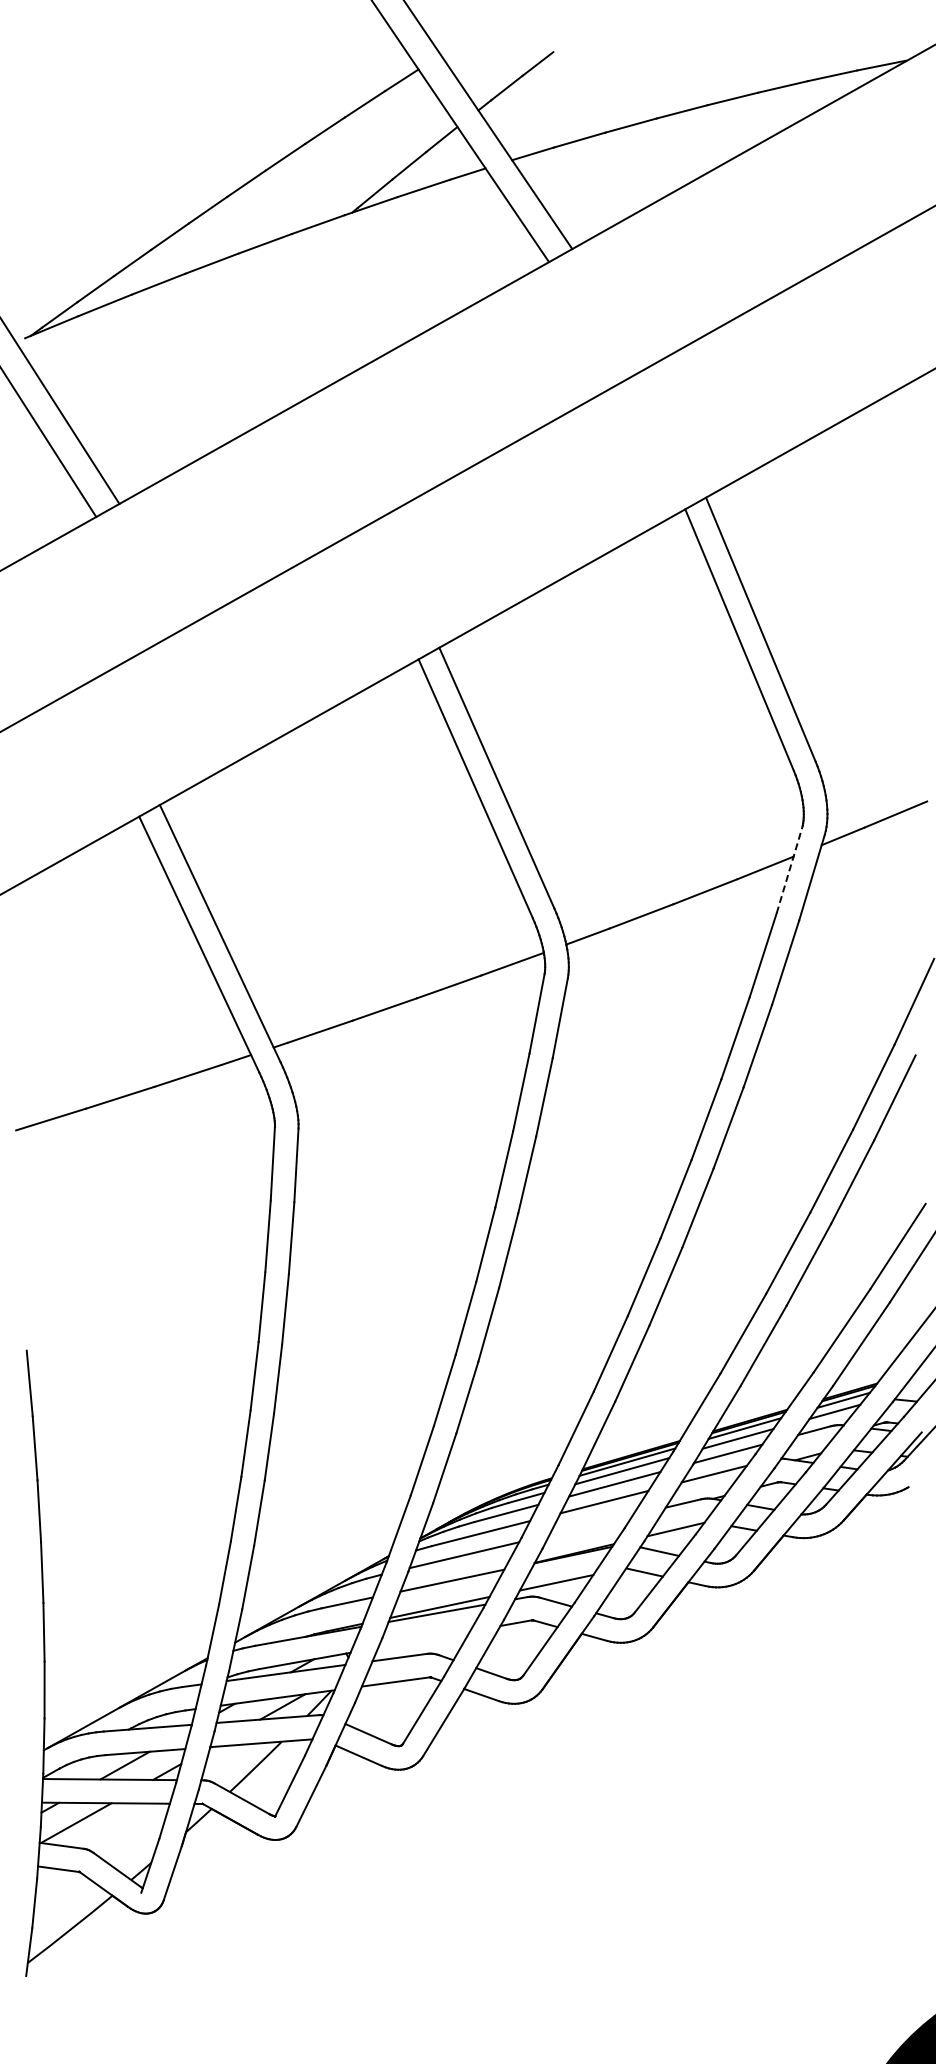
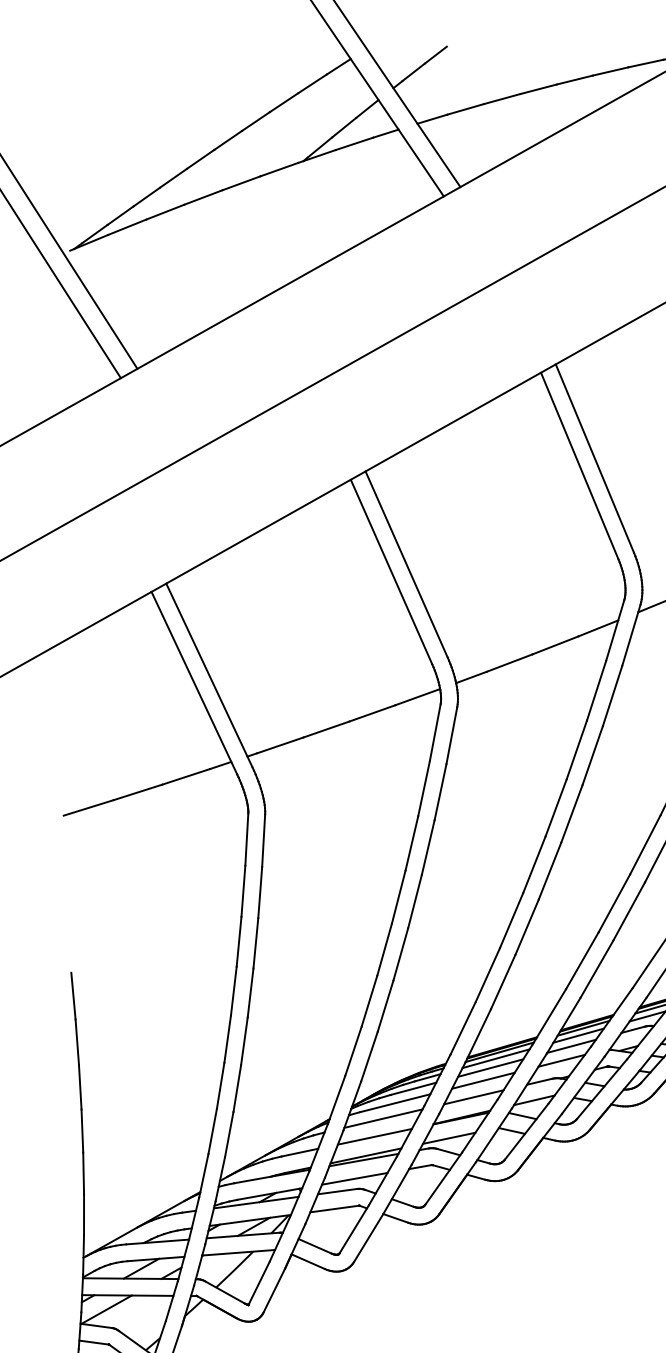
line: (789, 870) -> (615, 630), dashed -> solid
line: (590, 1525) -> (473, 1097), added
line: (424, 1639) -> (355, 1178), added

